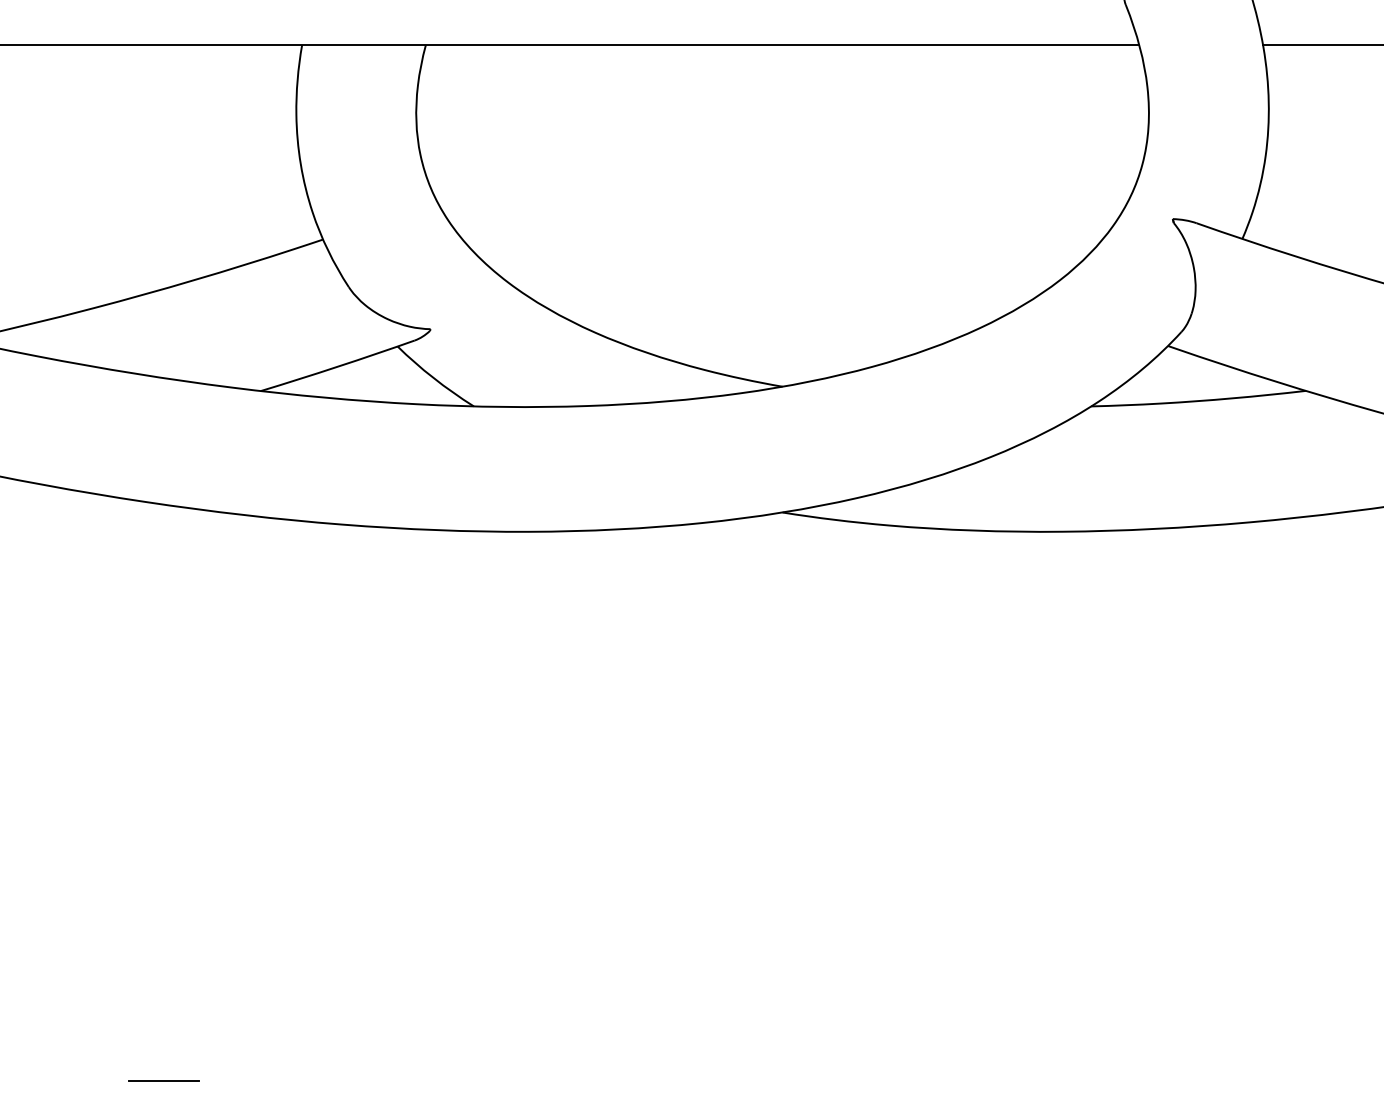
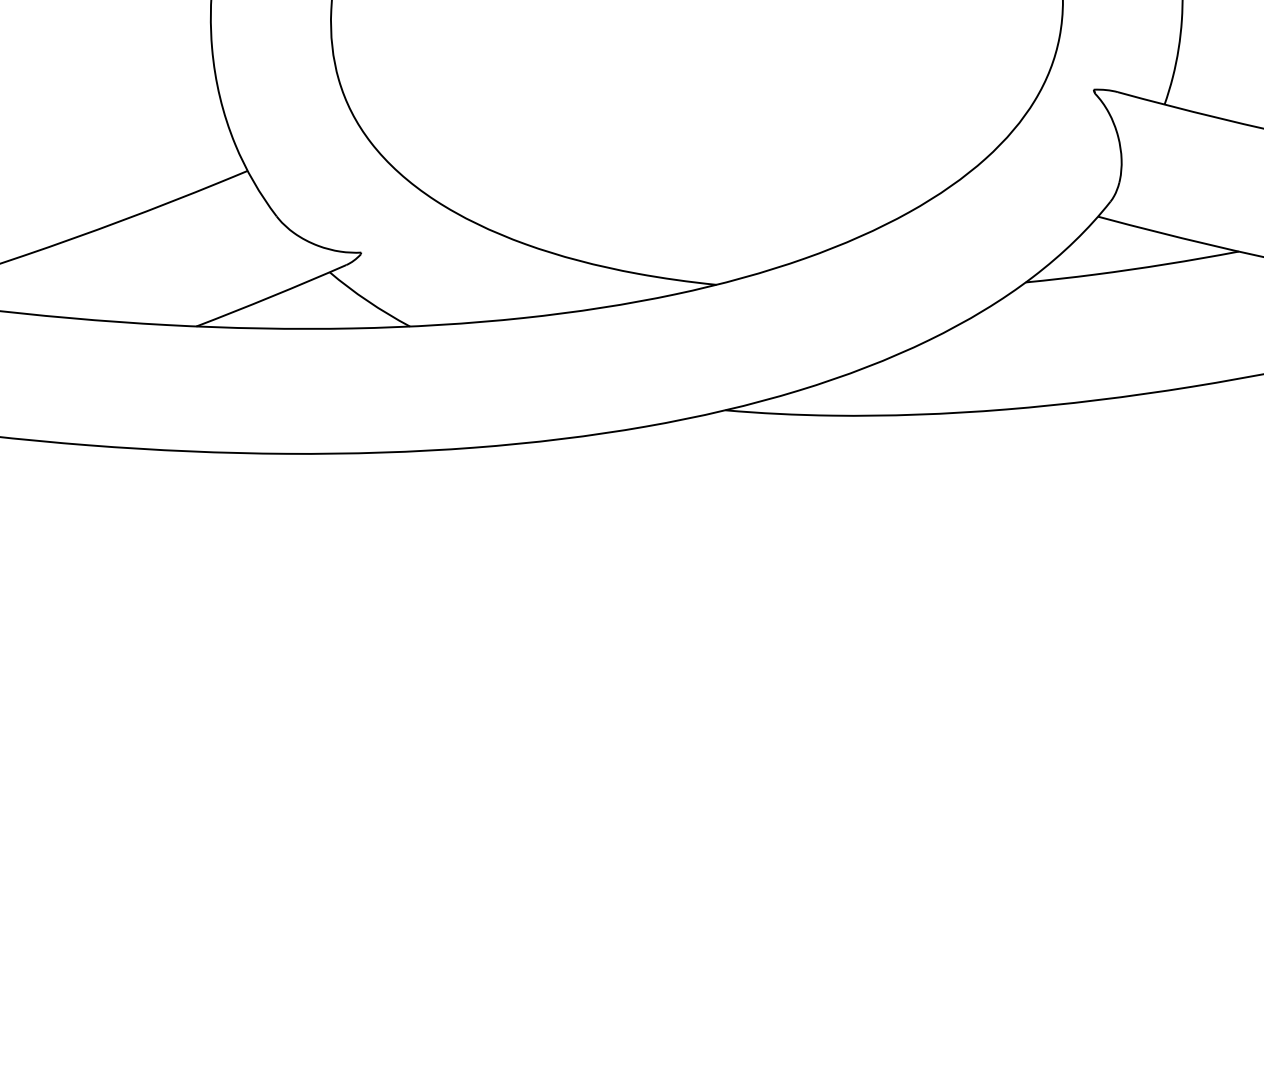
line: (163, 1080) -> (148, 1021), removed

